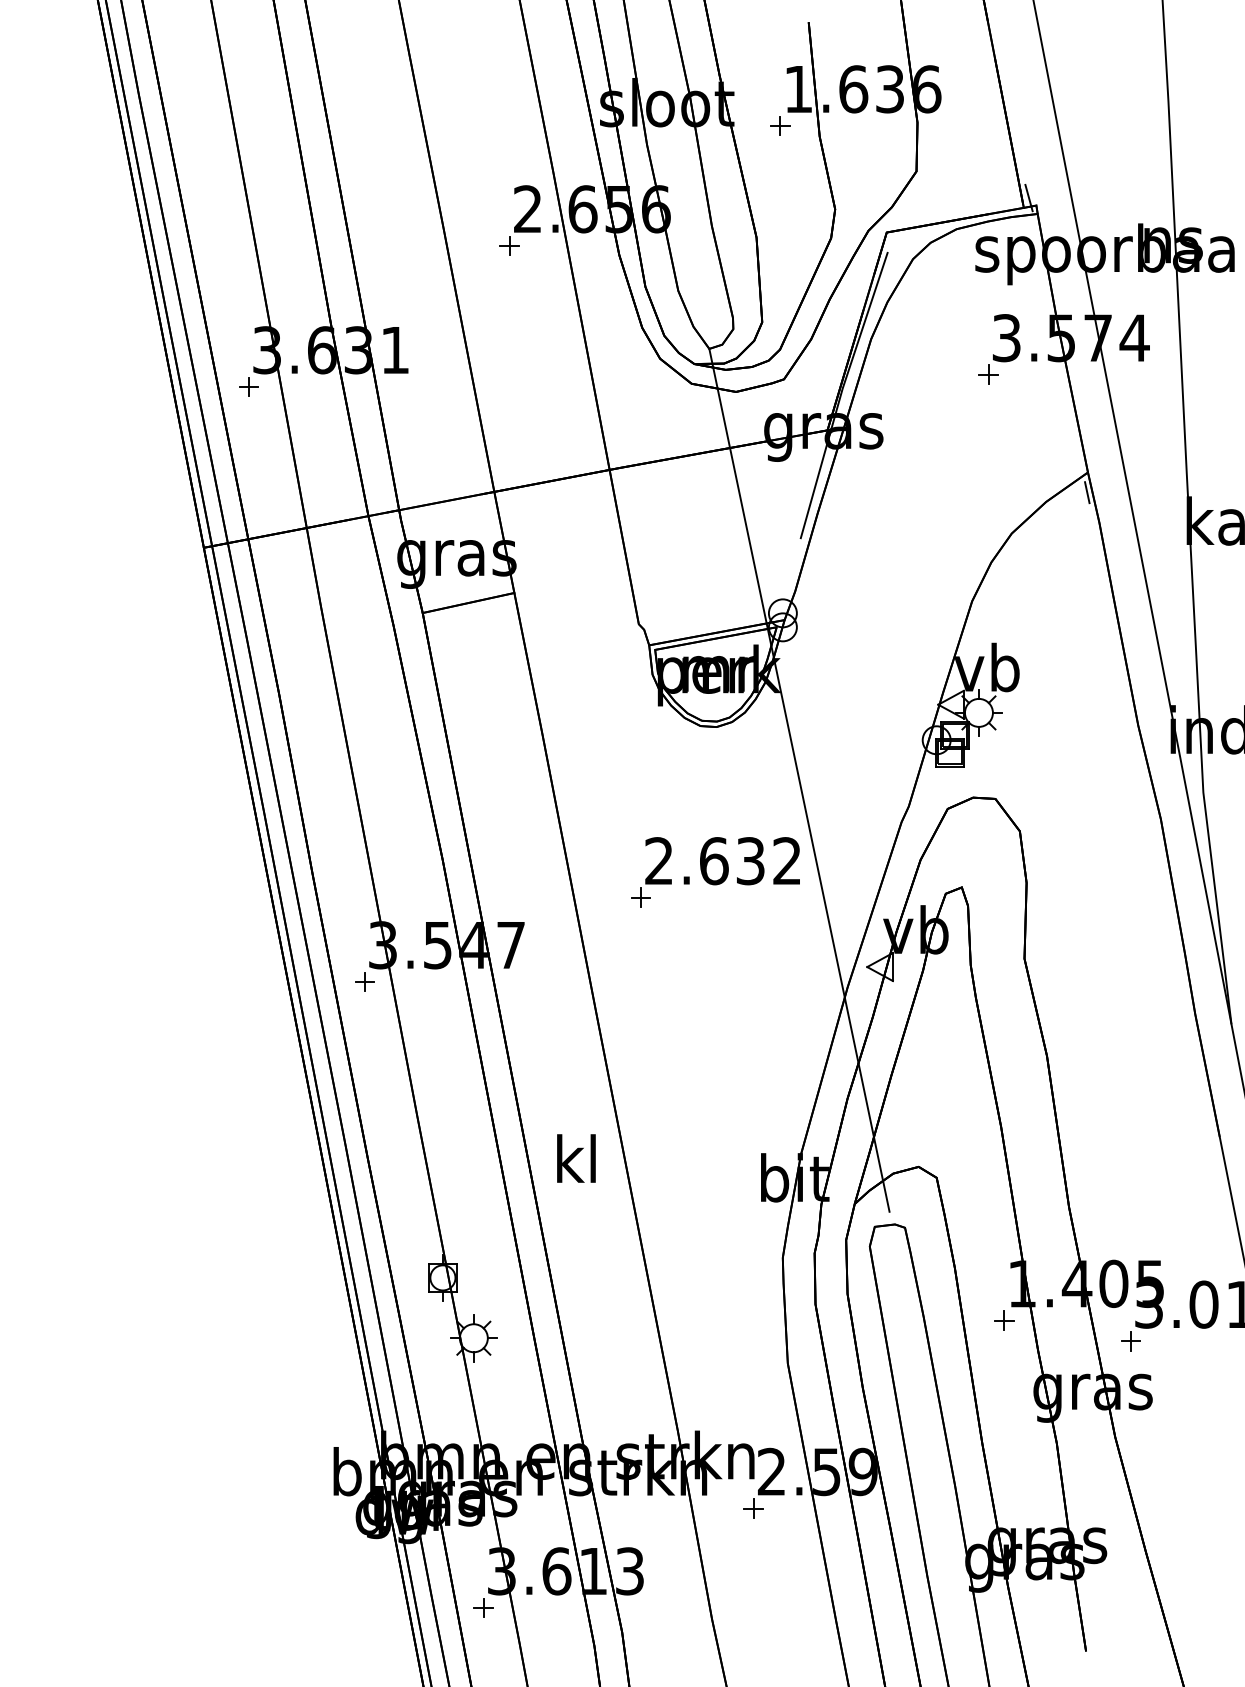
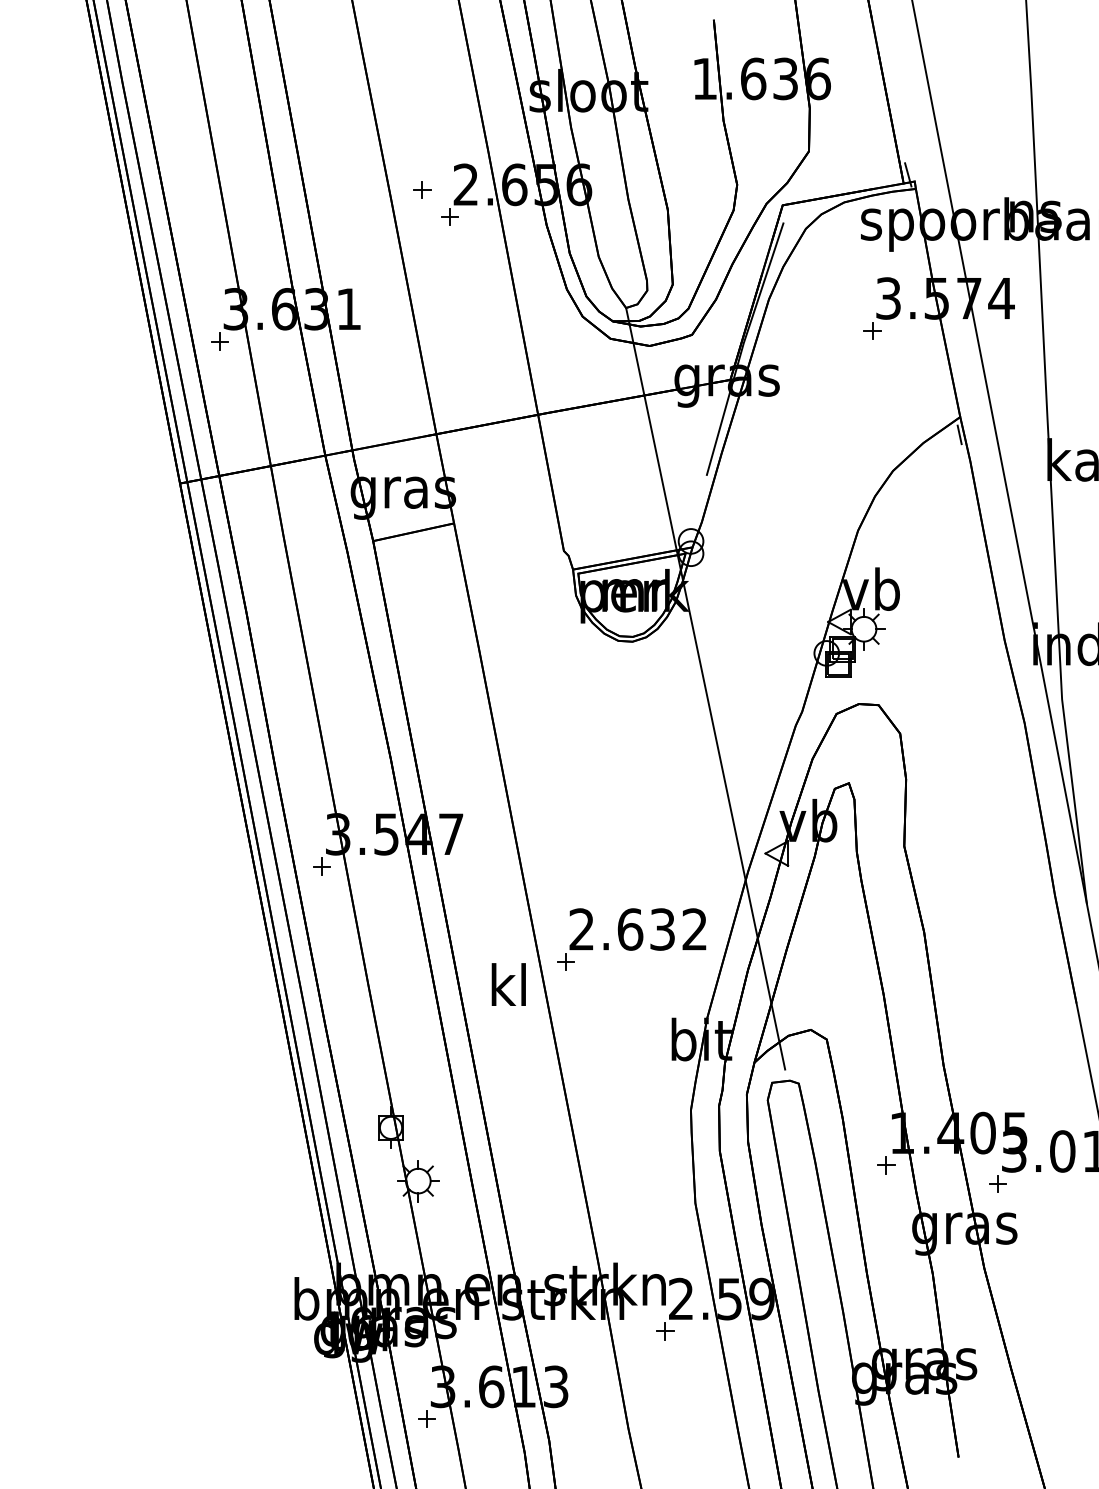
part: (780, 125) -> (422, 189), moved
part: (715, 872) -> (631, 939), moved
text: (576, 1158) -> (508, 984), moved

